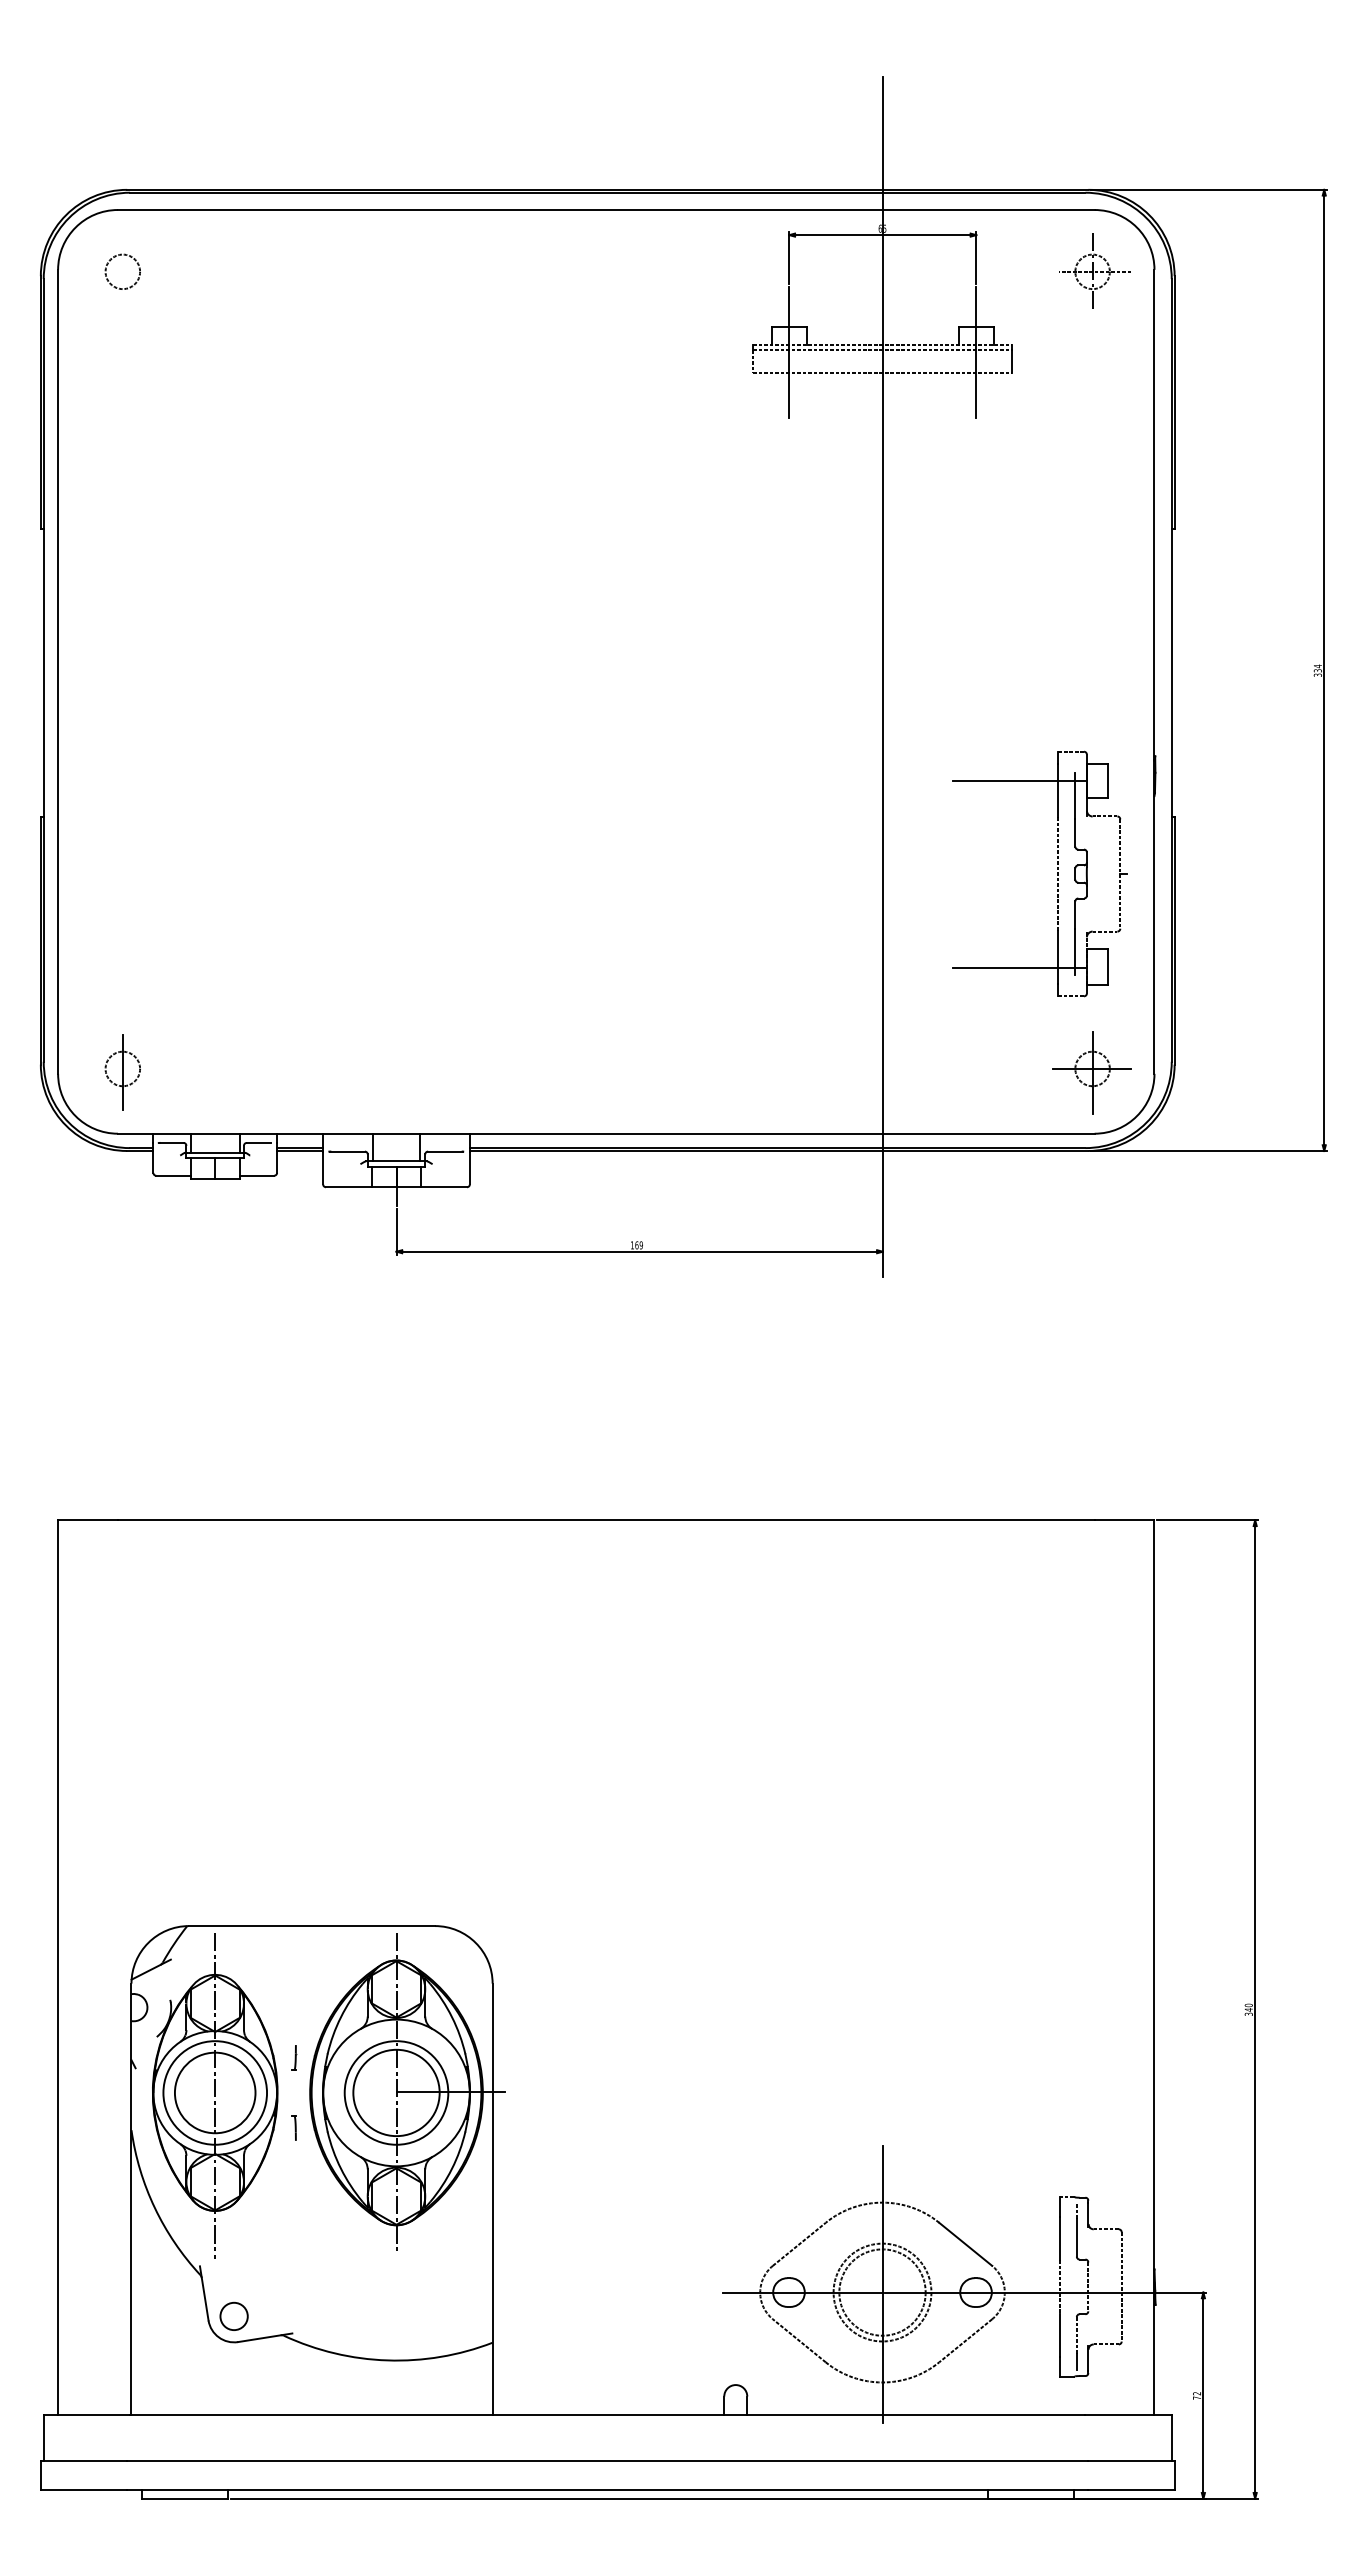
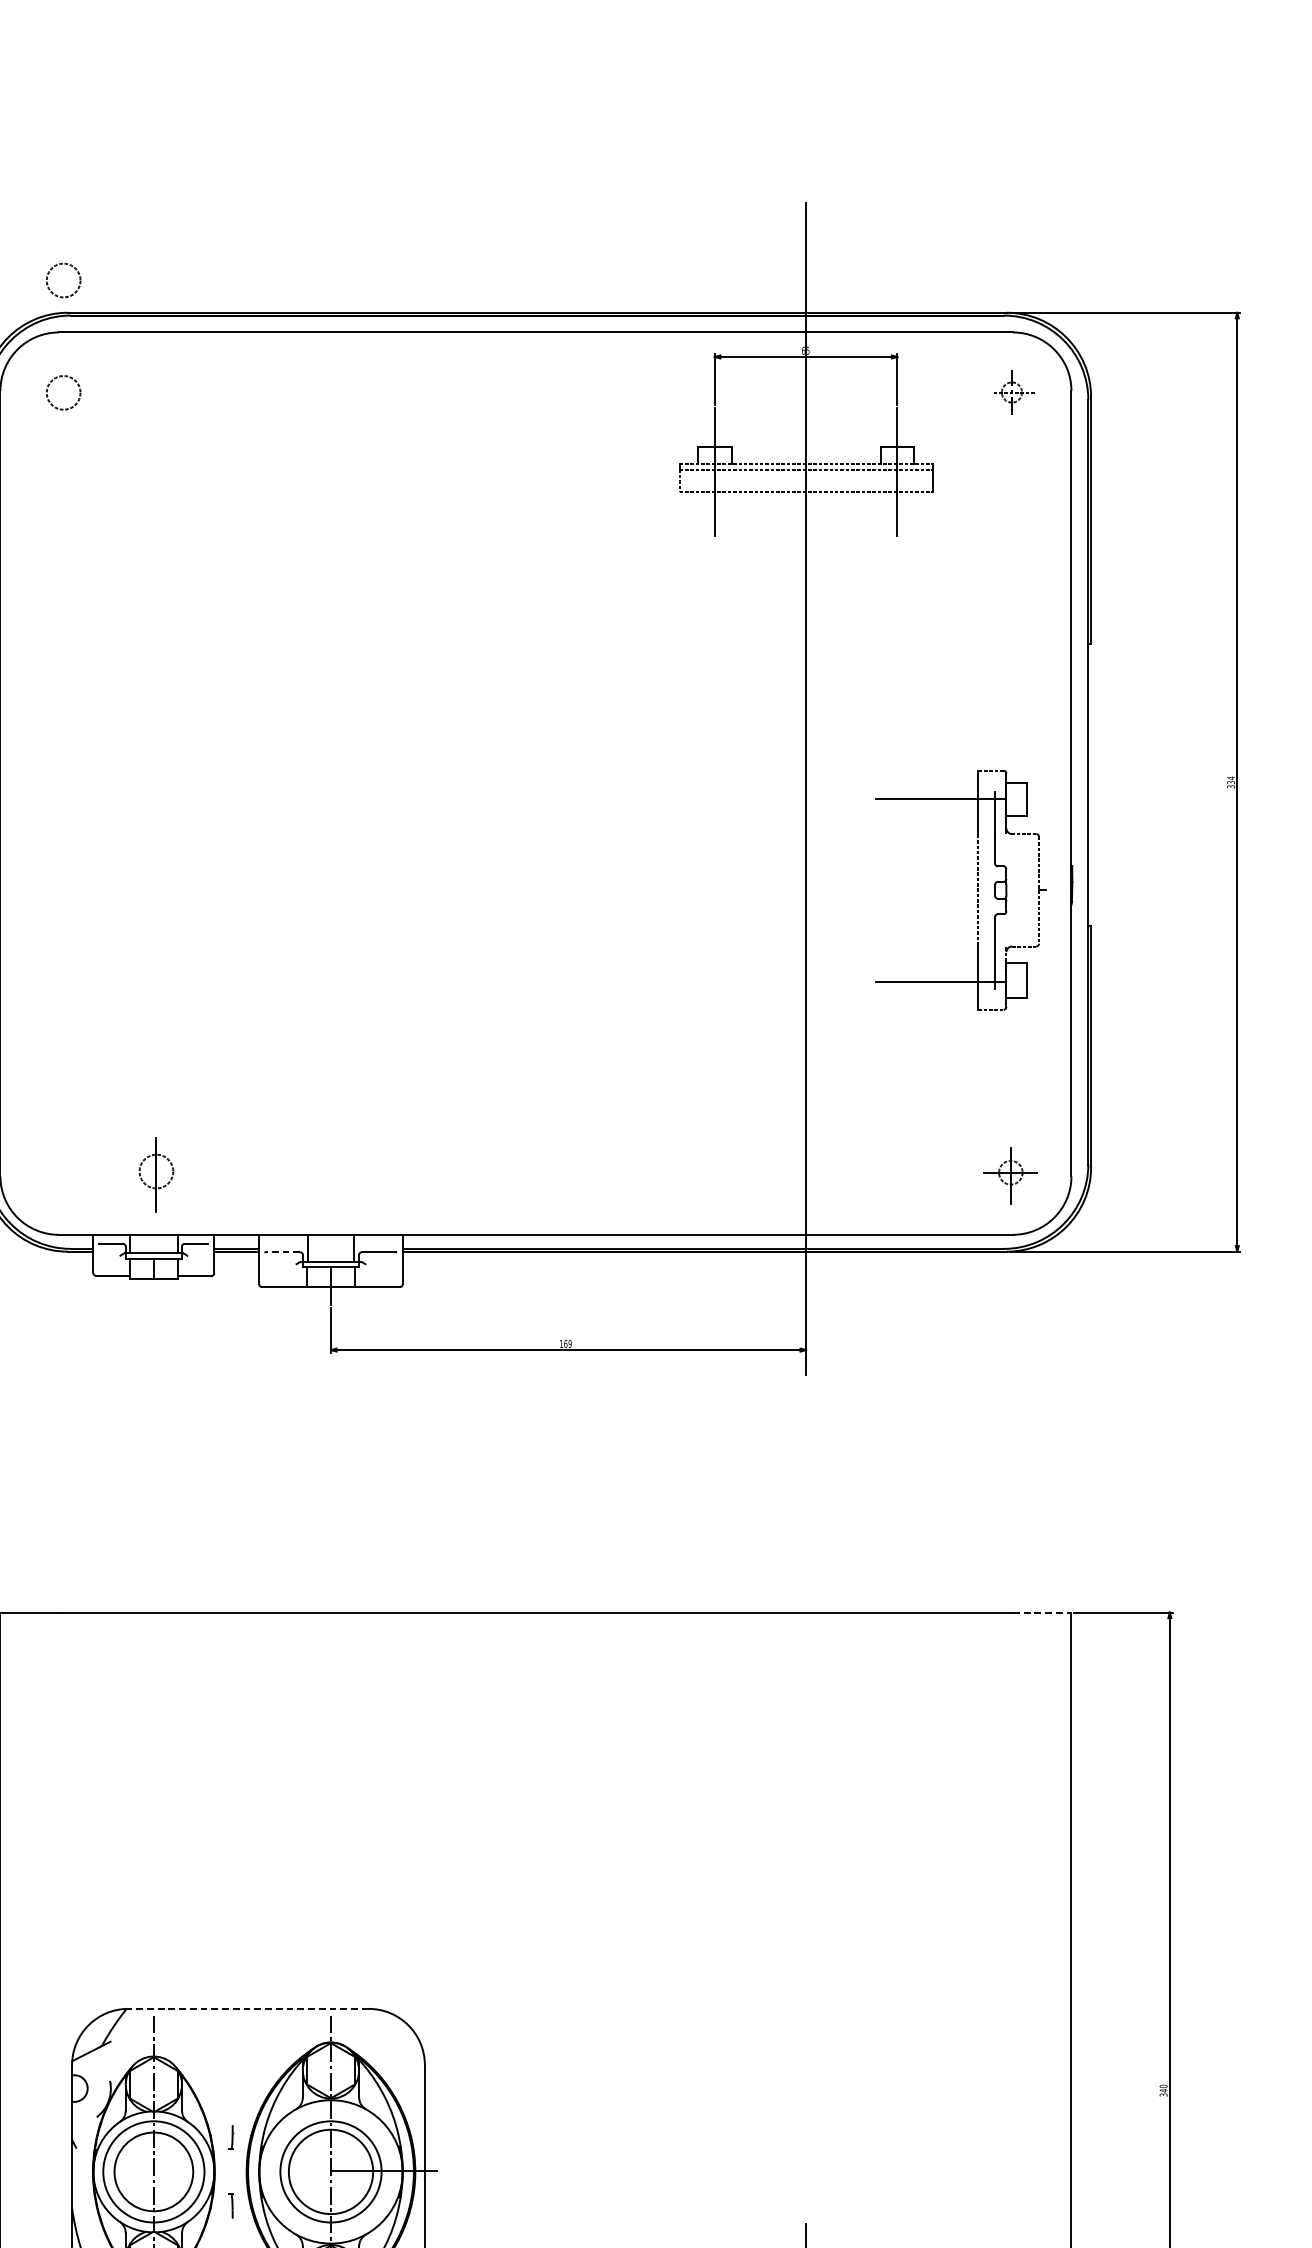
circle: (122, 156) -> (63, 280), added
part: (1094, 270) -> (1012, 391), size x0.6
part: (1057, 873) -> (977, 889), moved
part: (122, 1072) -> (156, 1175), moved
part: (1091, 1072) -> (1009, 1175), size x0.7
line: (347, 1151) -> (283, 1252), solid -> dashed
line: (1124, 1520) -> (1042, 1612), solid -> dashed
line: (311, 1926) -> (247, 2009), solid -> dashed

